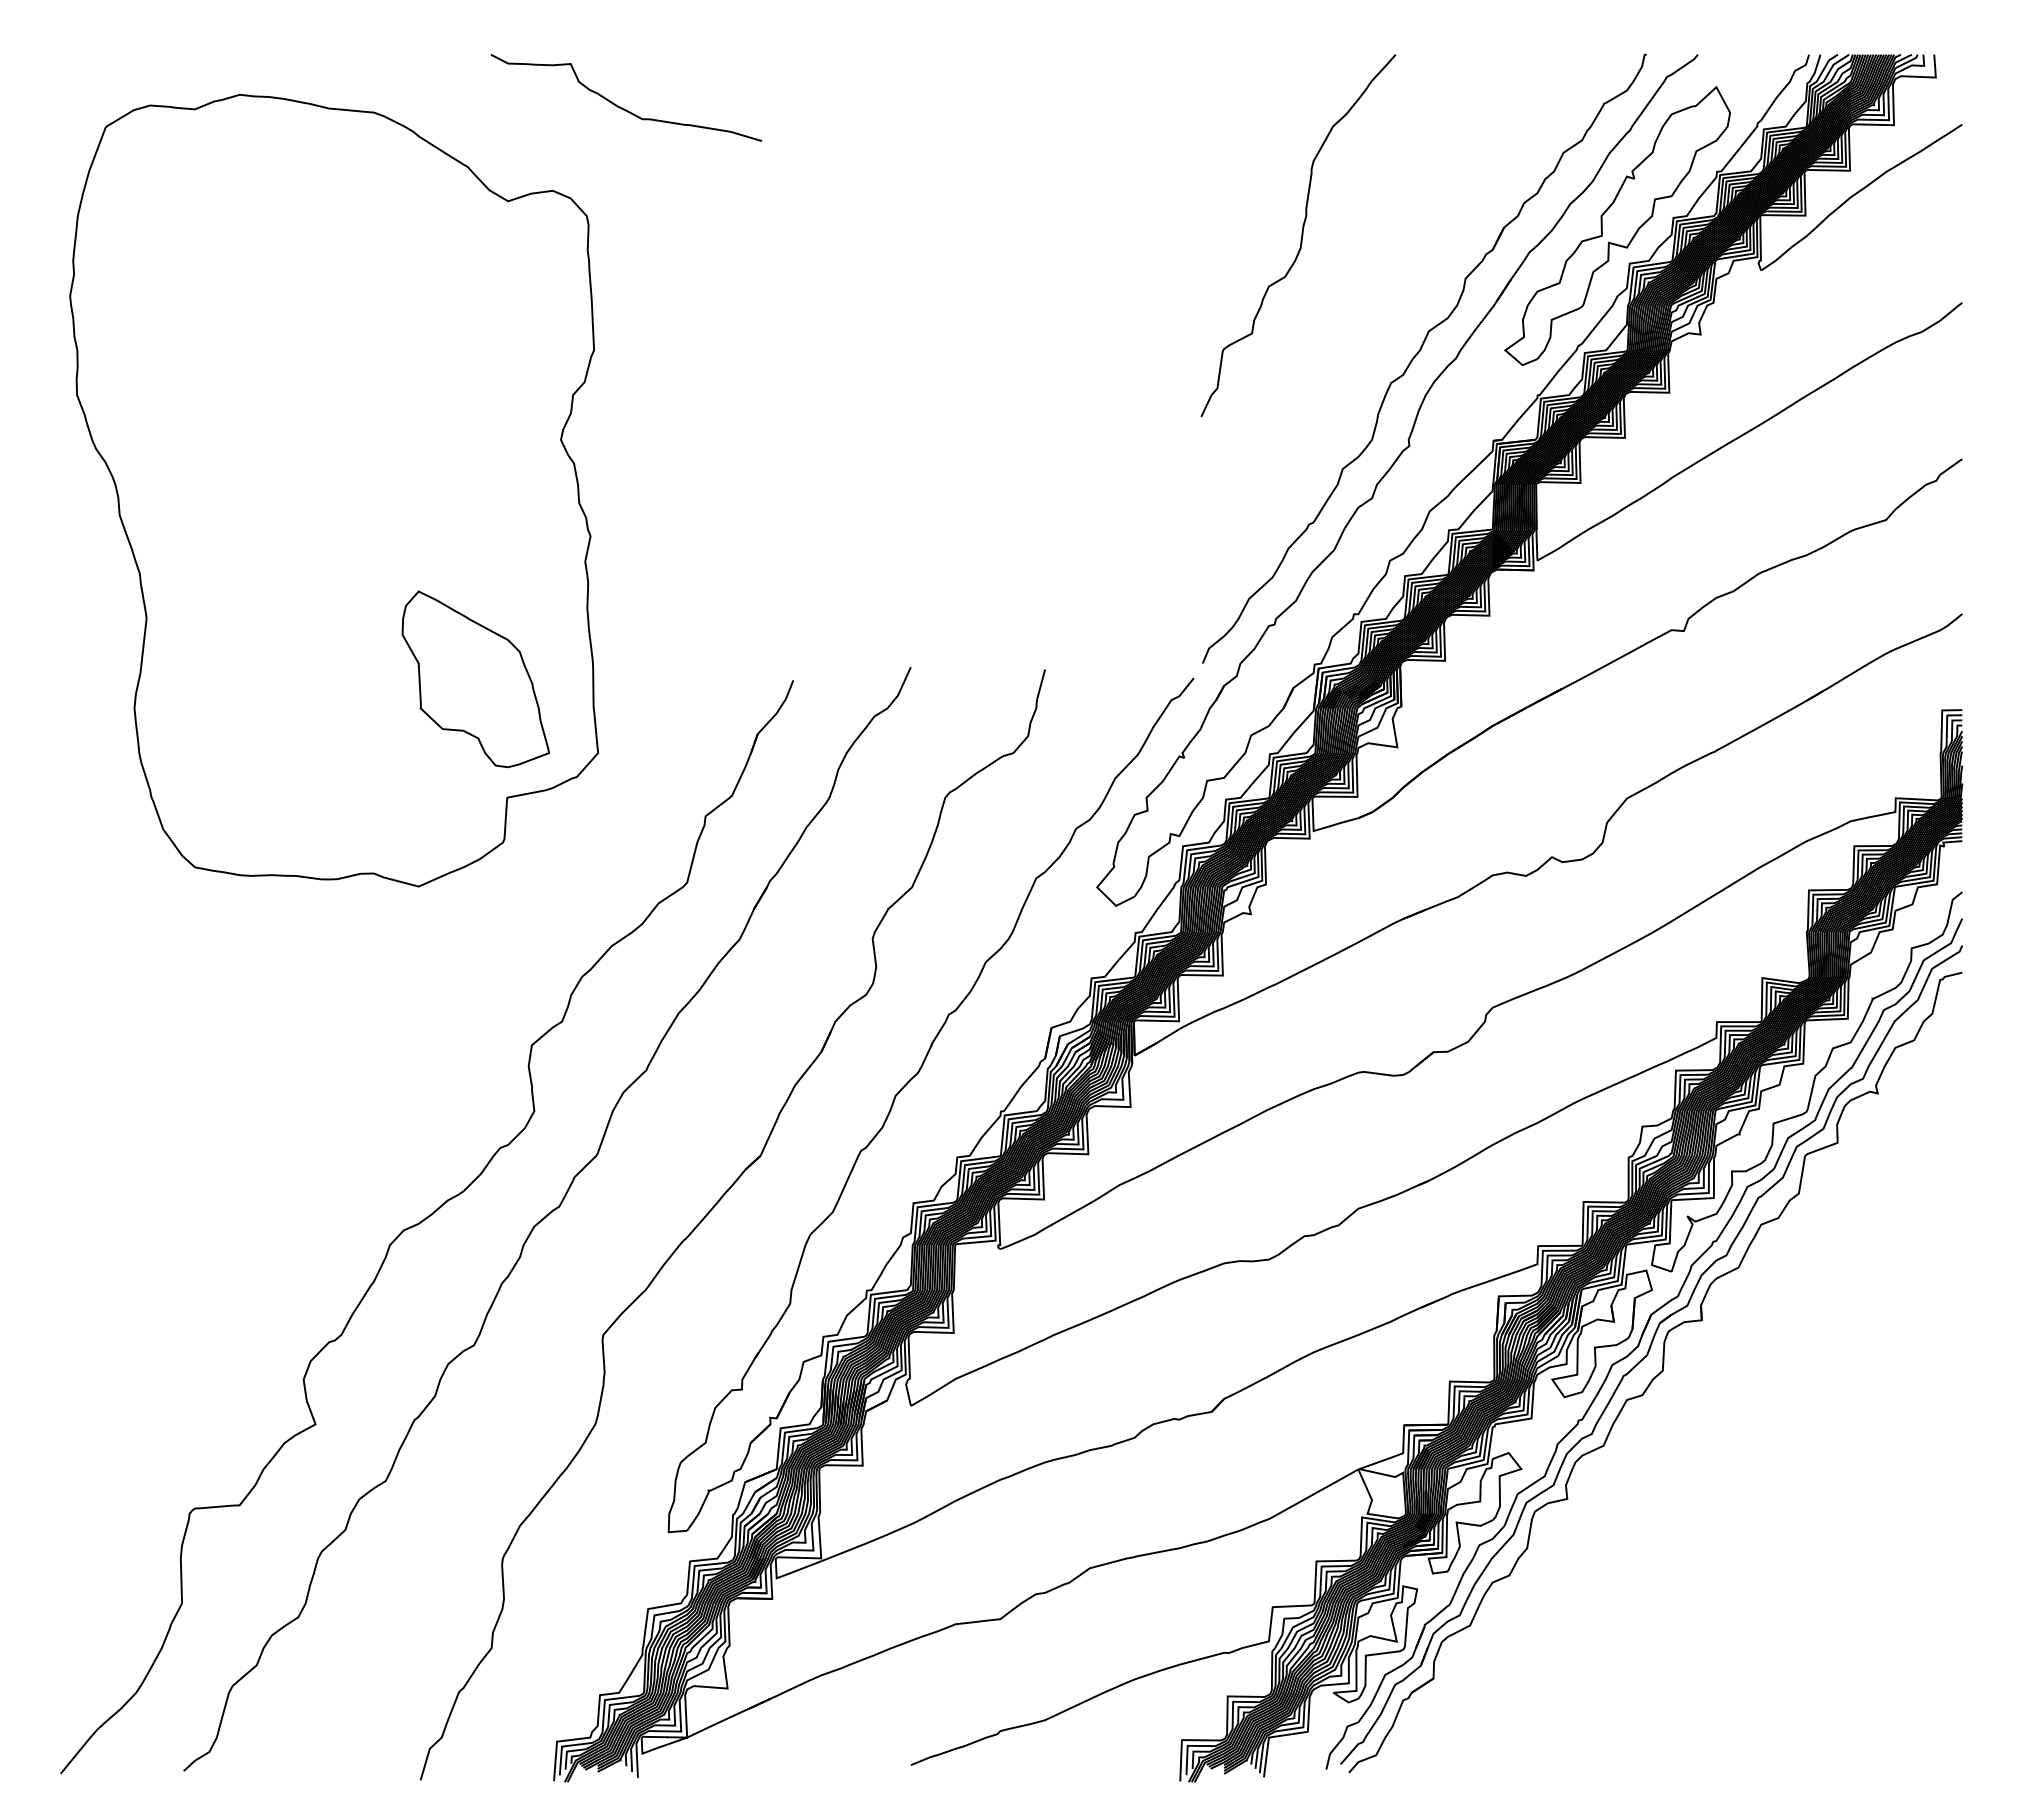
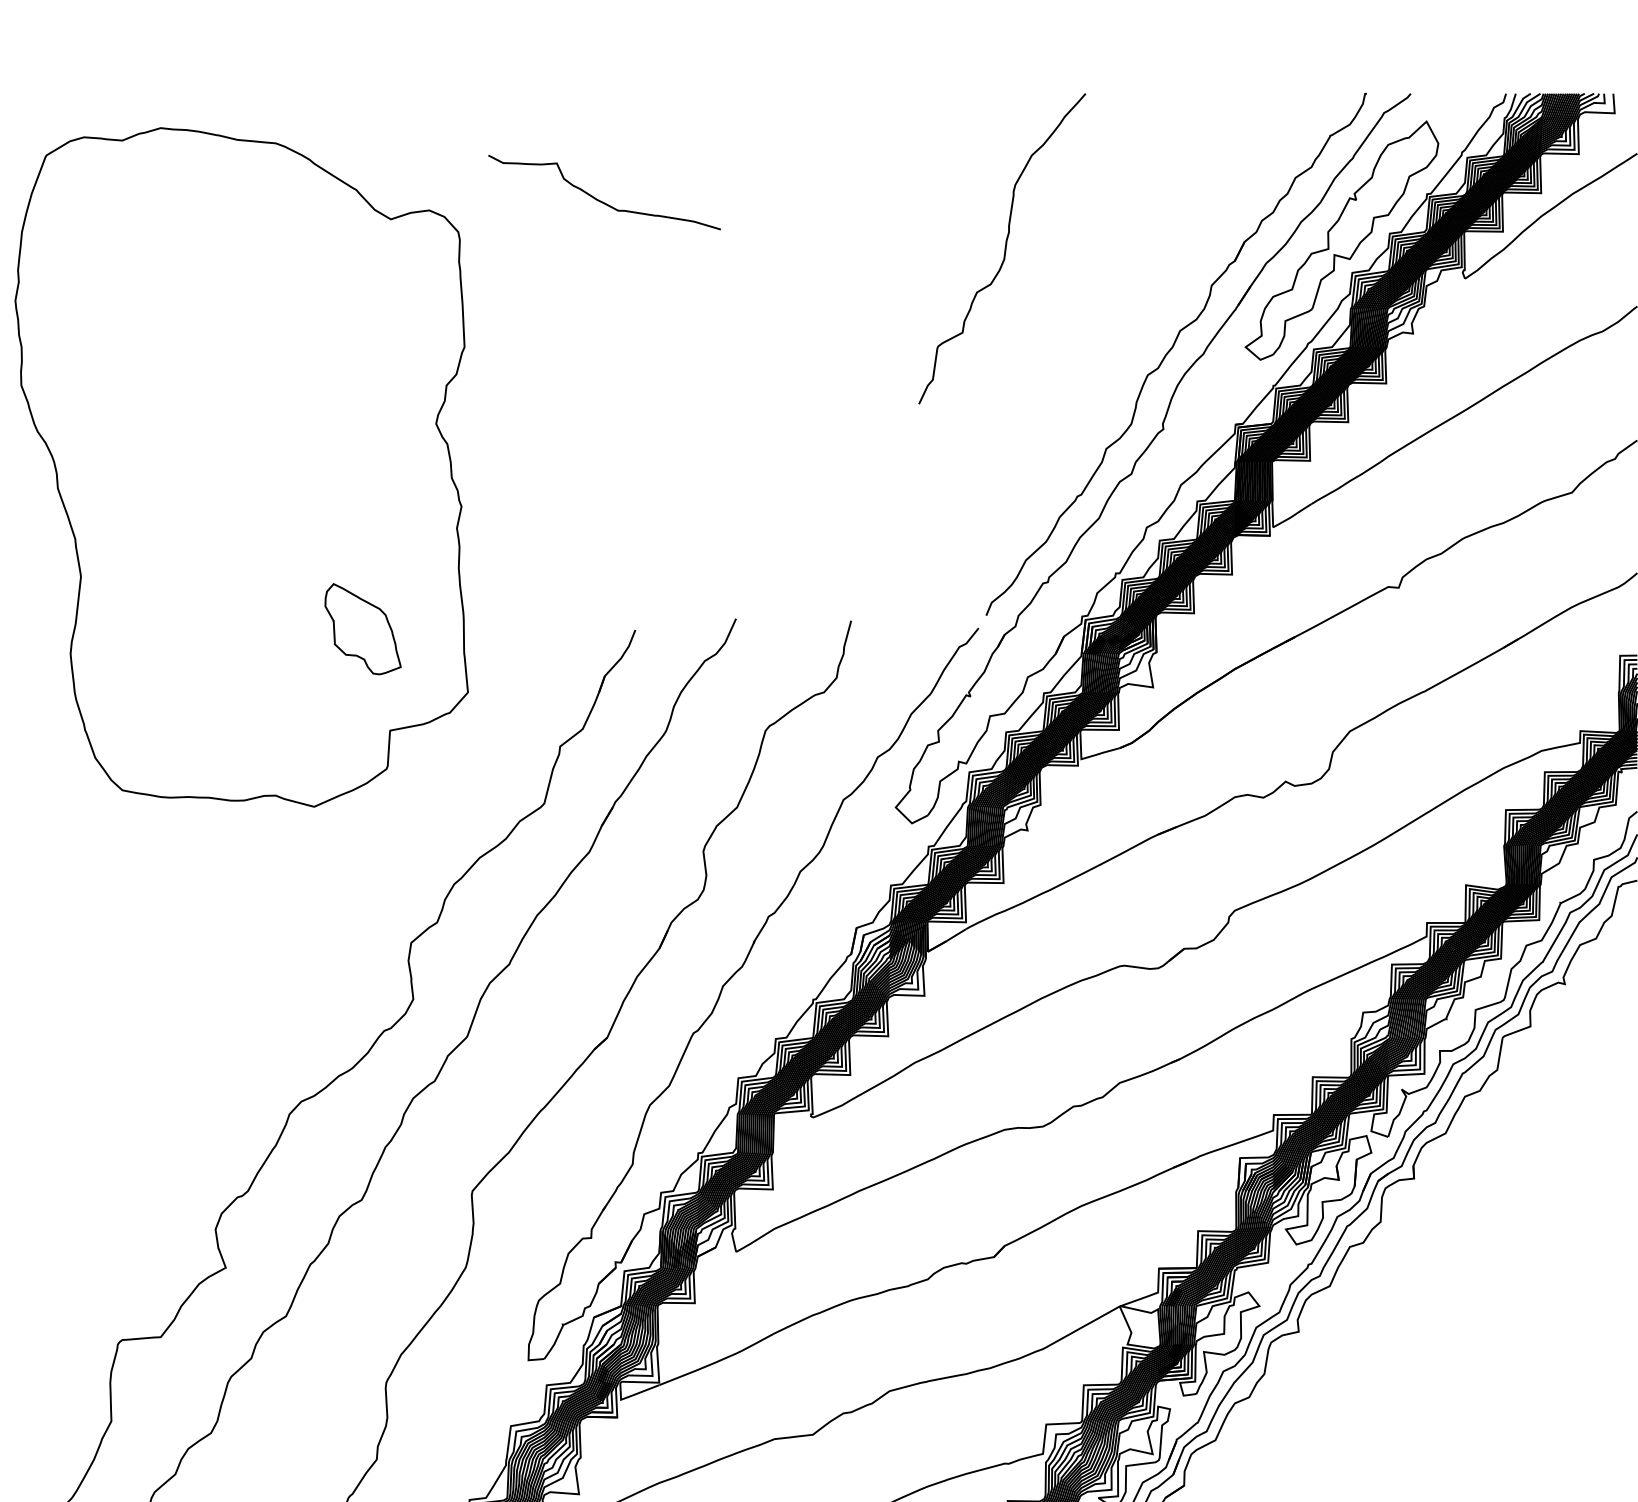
curve: (622, 107) -> (601, 200), moved
curve: (1301, 235) -> (1004, 248), moved
part: (475, 679) -> (362, 629), size x0.6

